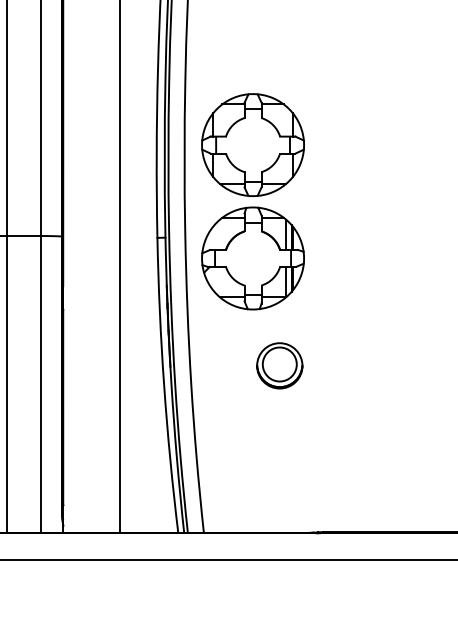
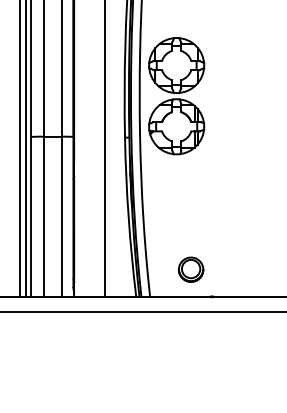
part: (252, 202) -> (176, 96), moved
part: (278, 365) -> (190, 269), moved

